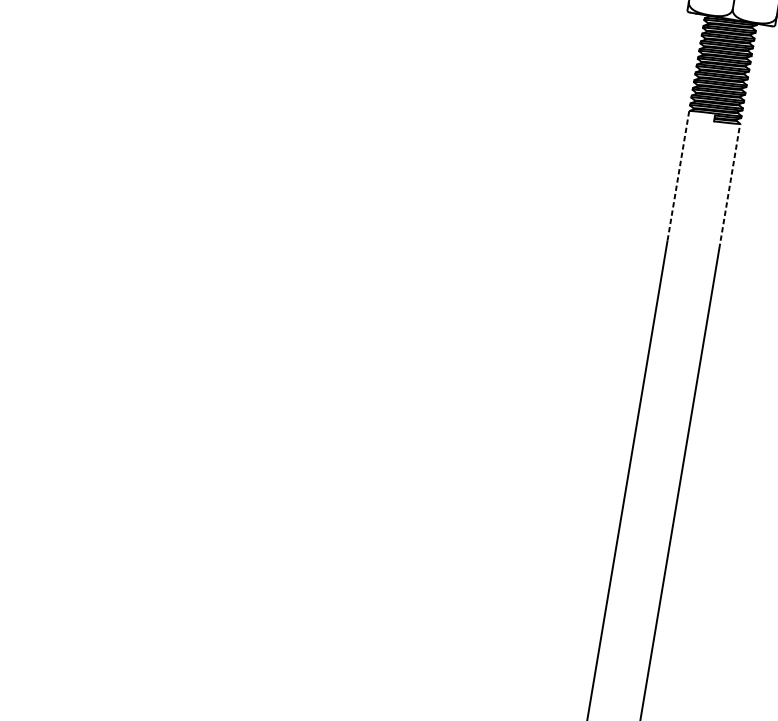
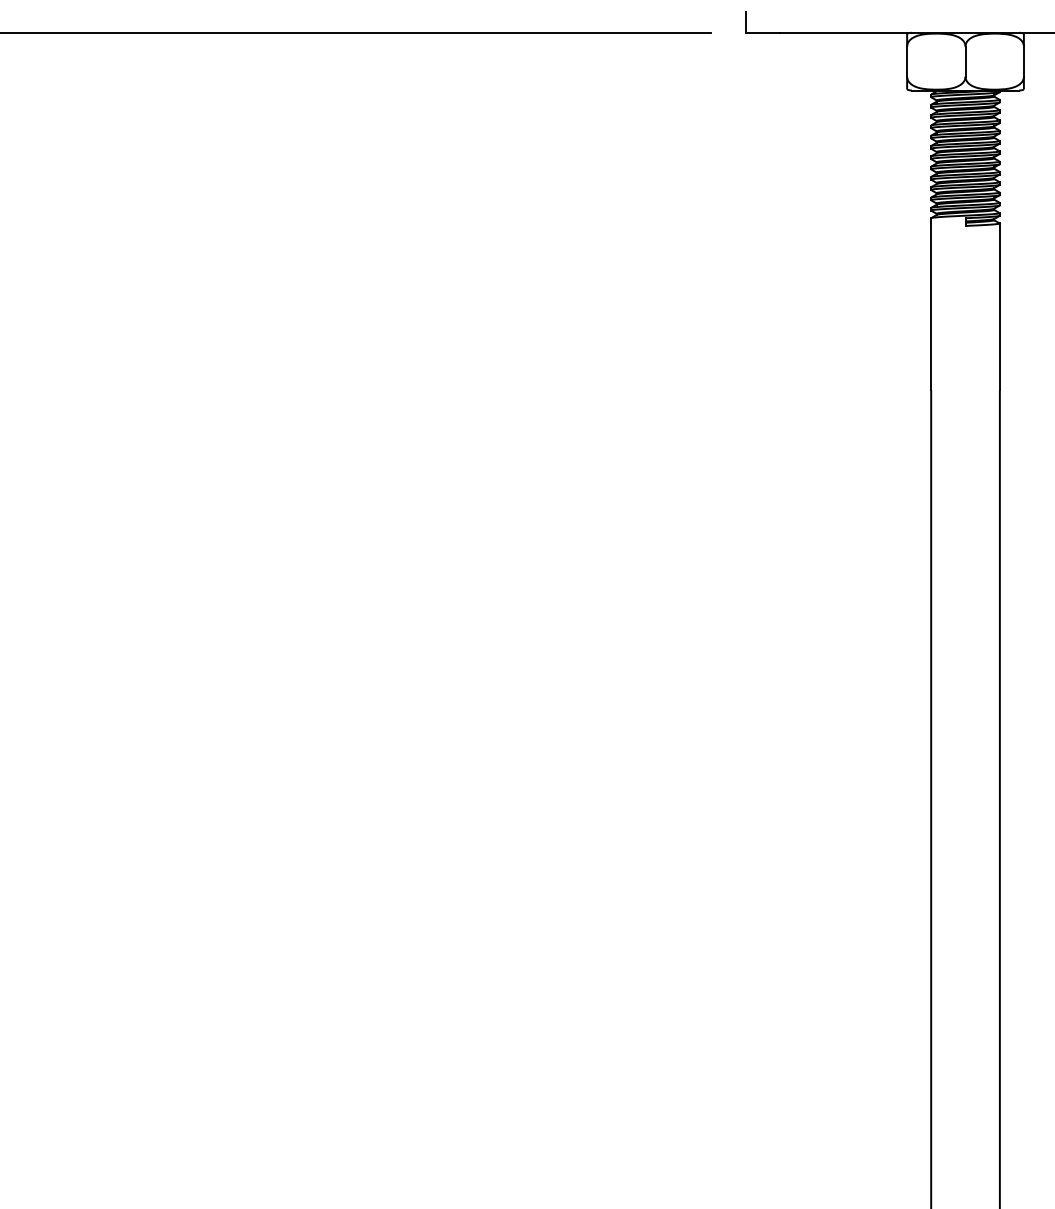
line: (678, 176) -> (931, 304), dashed -> solid
line: (729, 186) -> (999, 306), dashed -> solid

